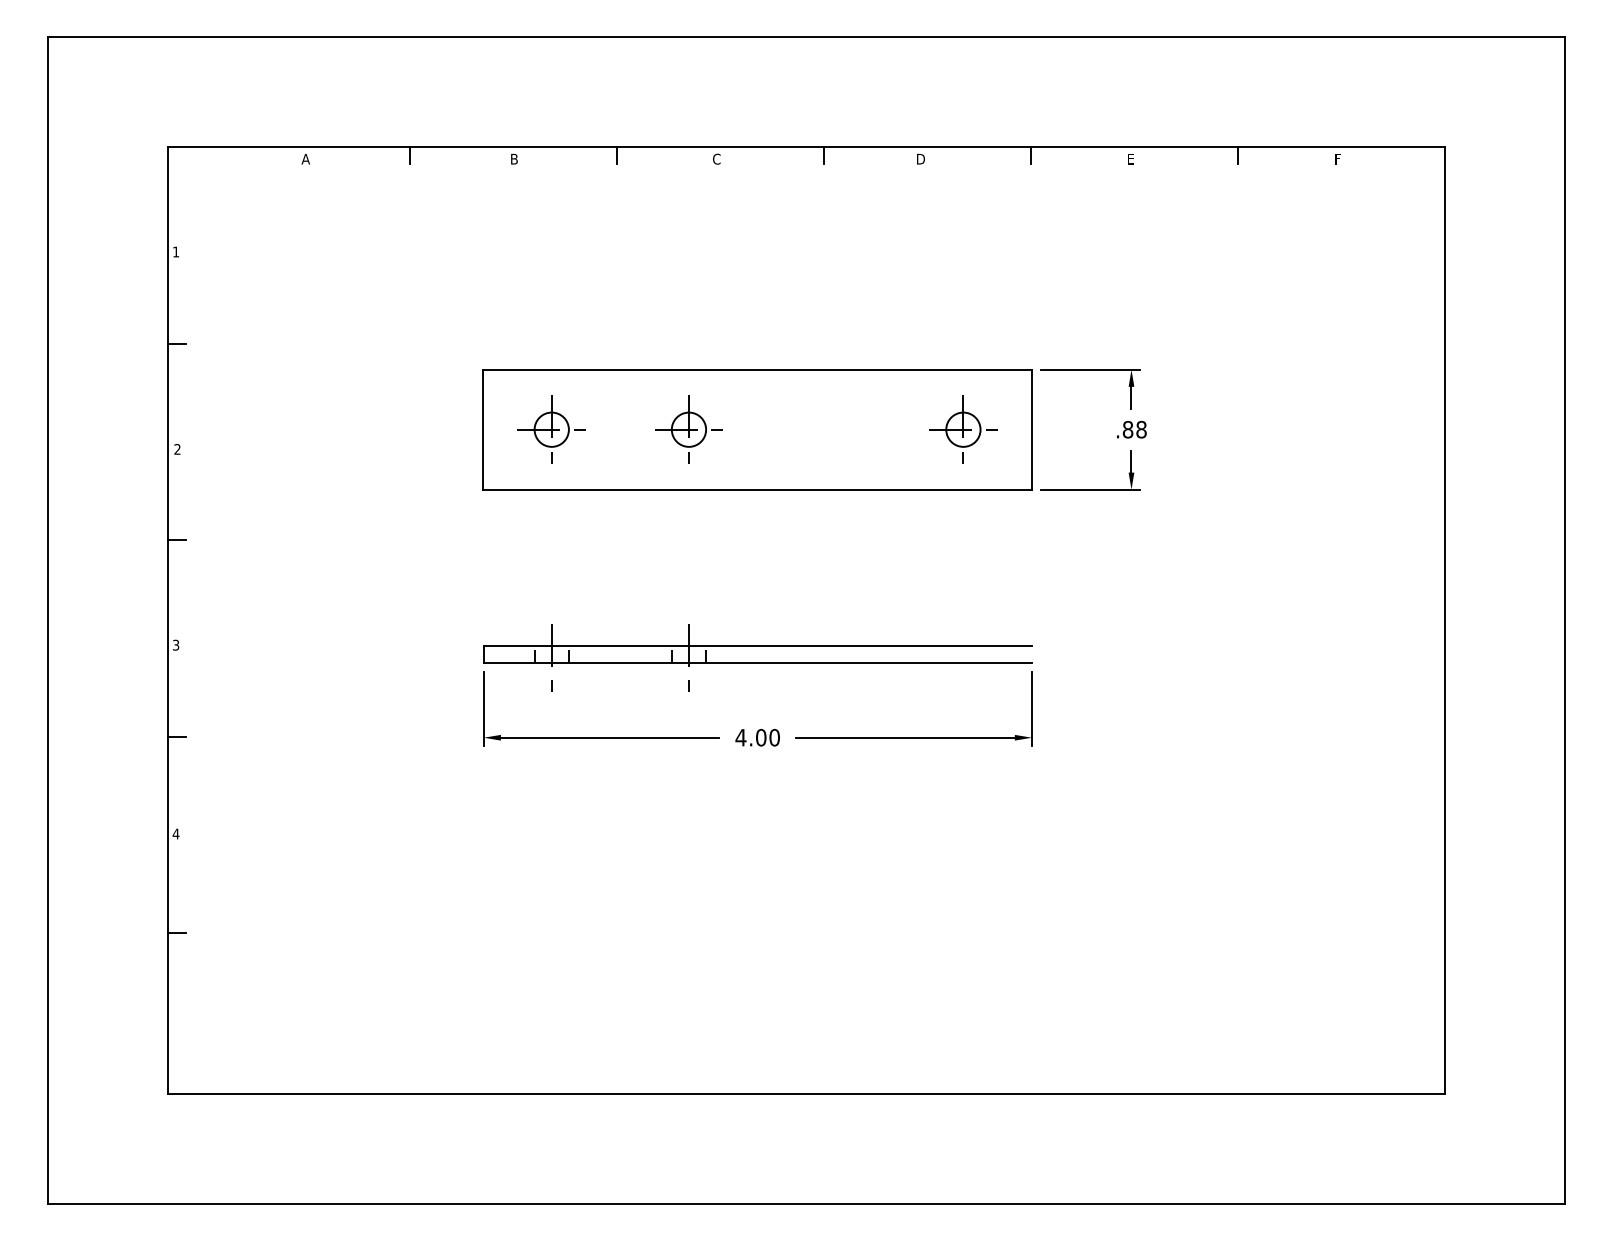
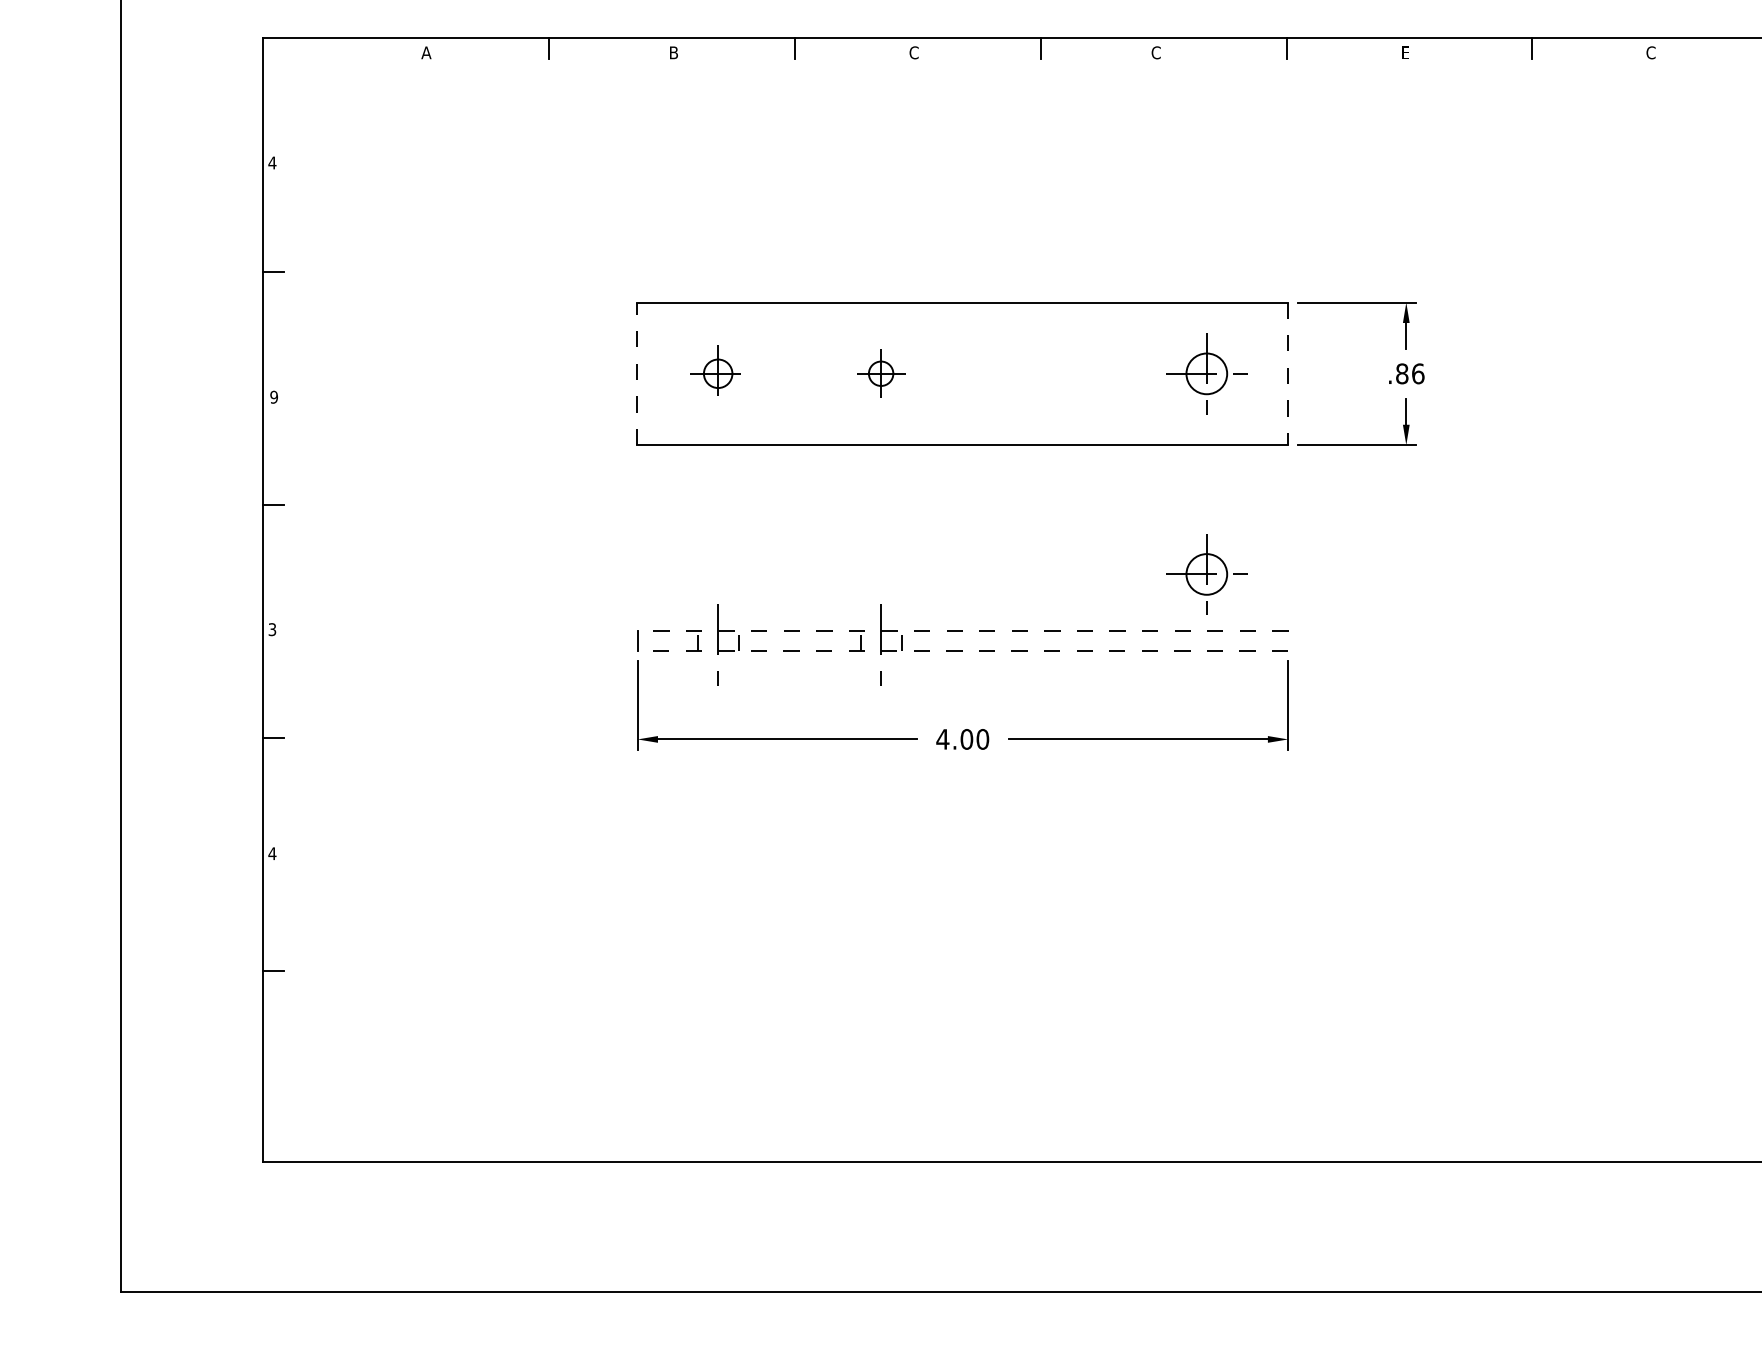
text: (920, 158) -> (1155, 51), D -> C
text: (1337, 158) -> (1650, 51), F -> C
text: (175, 251) -> (271, 162), 1 -> 4
line: (483, 429) -> (637, 373), solid -> dashed
part: (551, 429) -> (717, 373), size x0.7
part: (688, 429) -> (880, 373), size x0.6
text: (1141, 429) -> (1418, 373), .88 -> .86
line: (1032, 430) -> (1288, 374), solid -> dashed
text: (177, 449) -> (274, 397), 2 -> 9
part: (963, 598) -> (1206, 574), added
line: (757, 646) -> (962, 631), solid -> dashed
line: (757, 663) -> (962, 651), solid -> dashed

